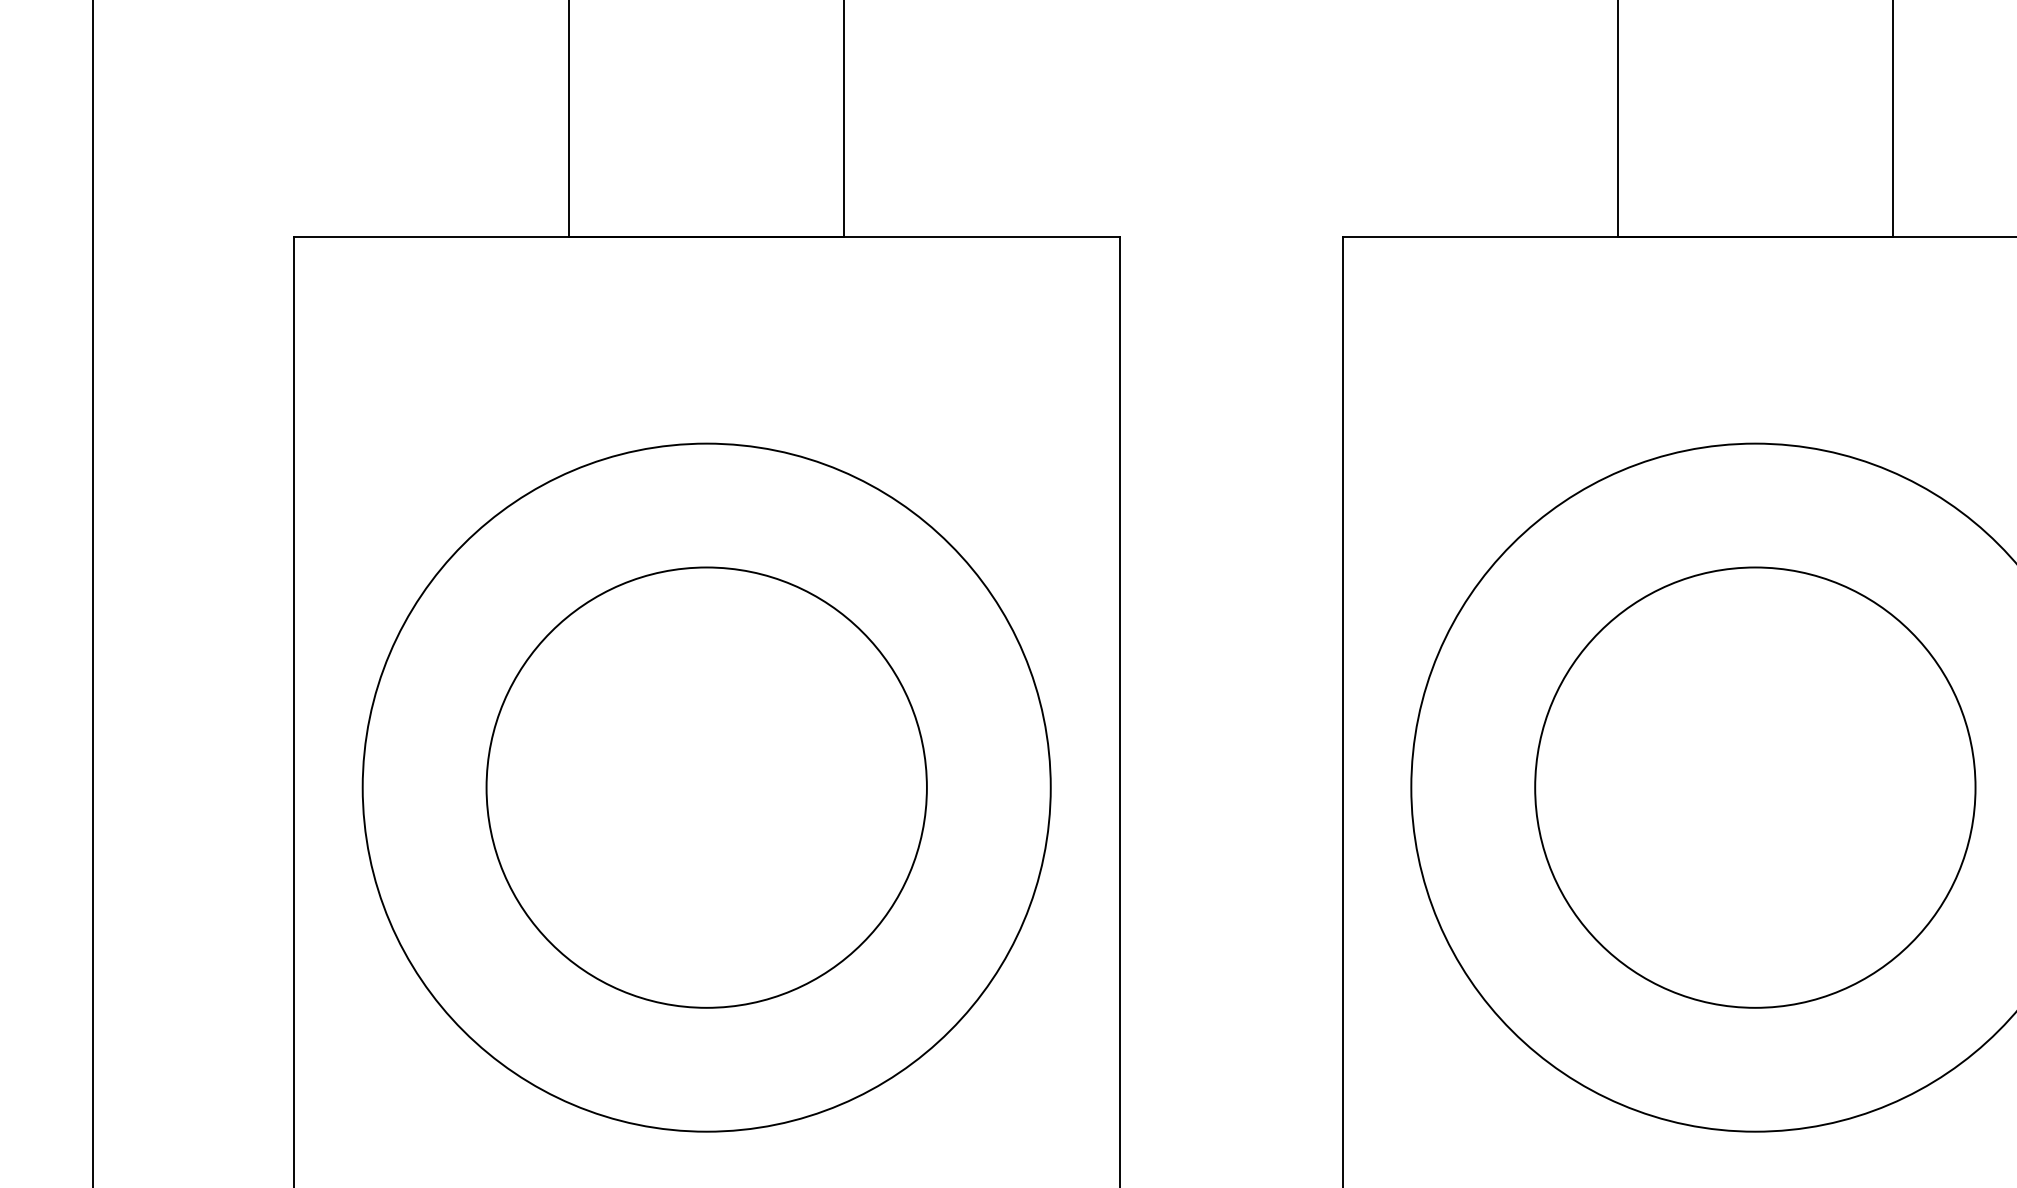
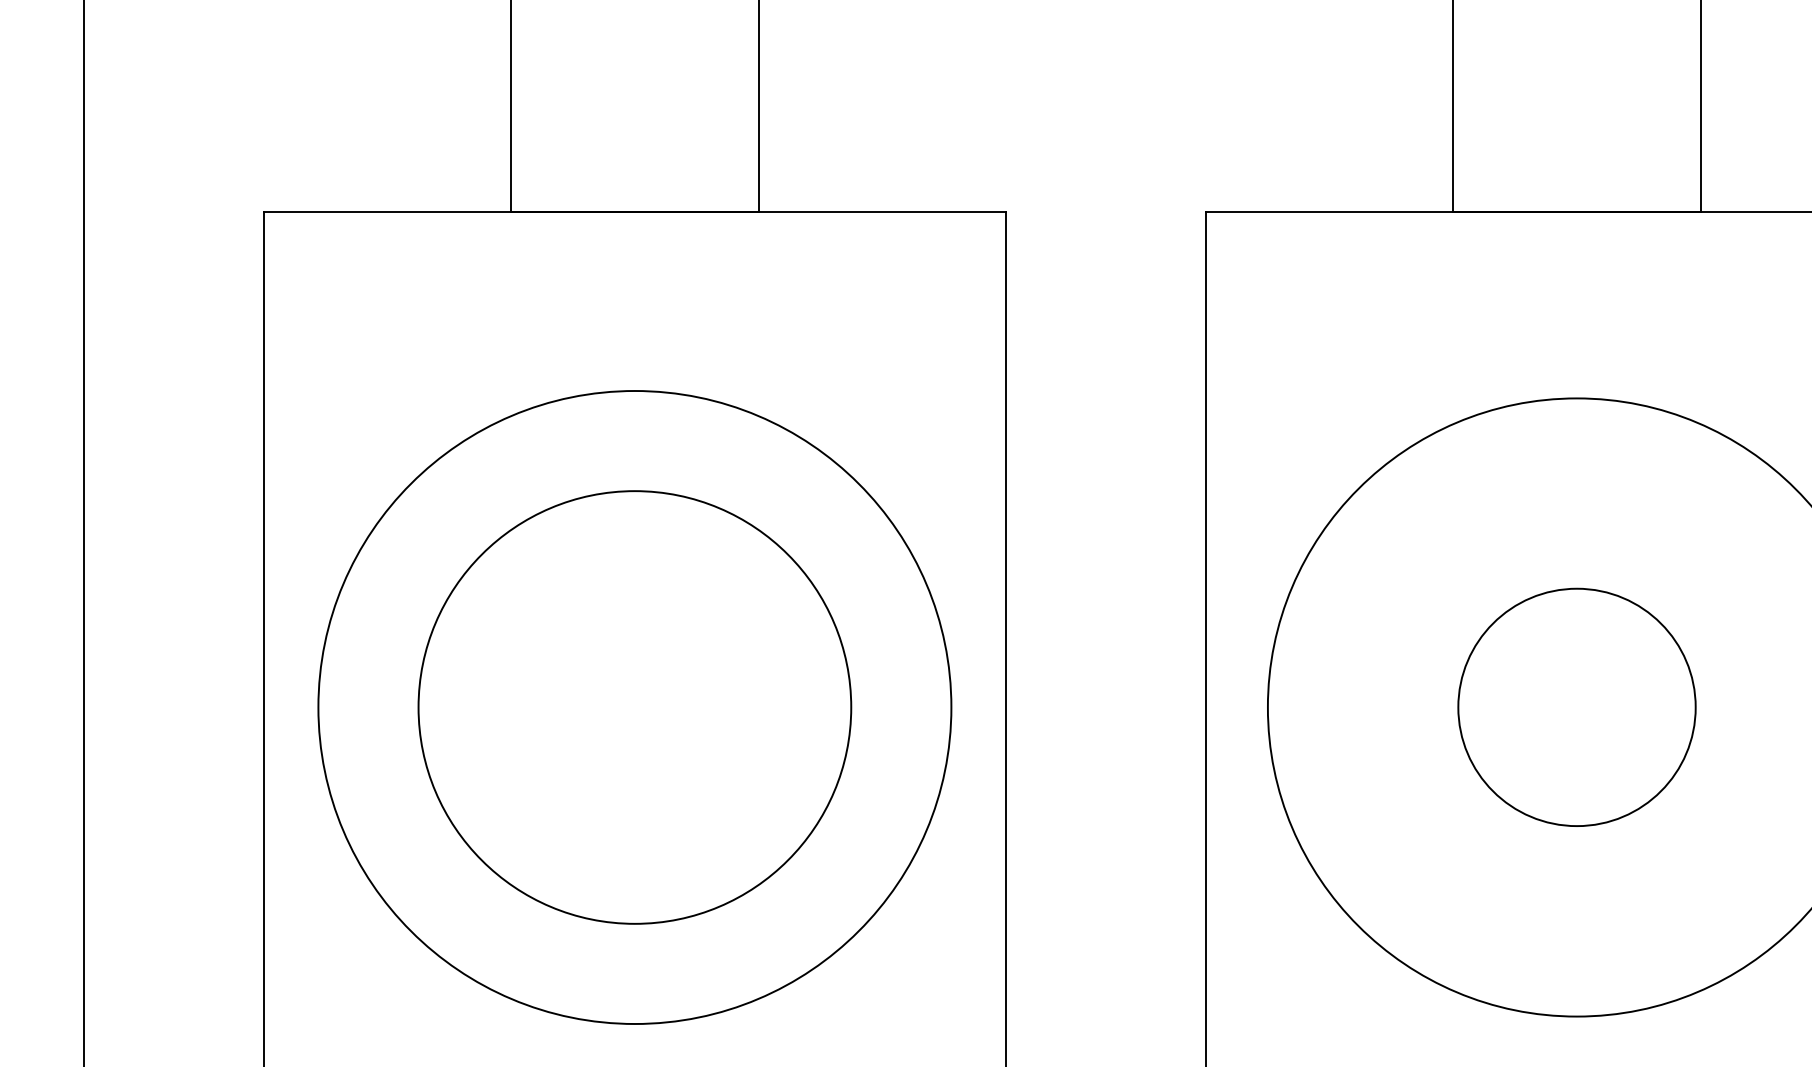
circle: (706, 787) -> (634, 707), size x0.7
circle: (706, 787) -> (634, 707), size x1.6
circle: (1755, 787) -> (1577, 707), size x0.6

